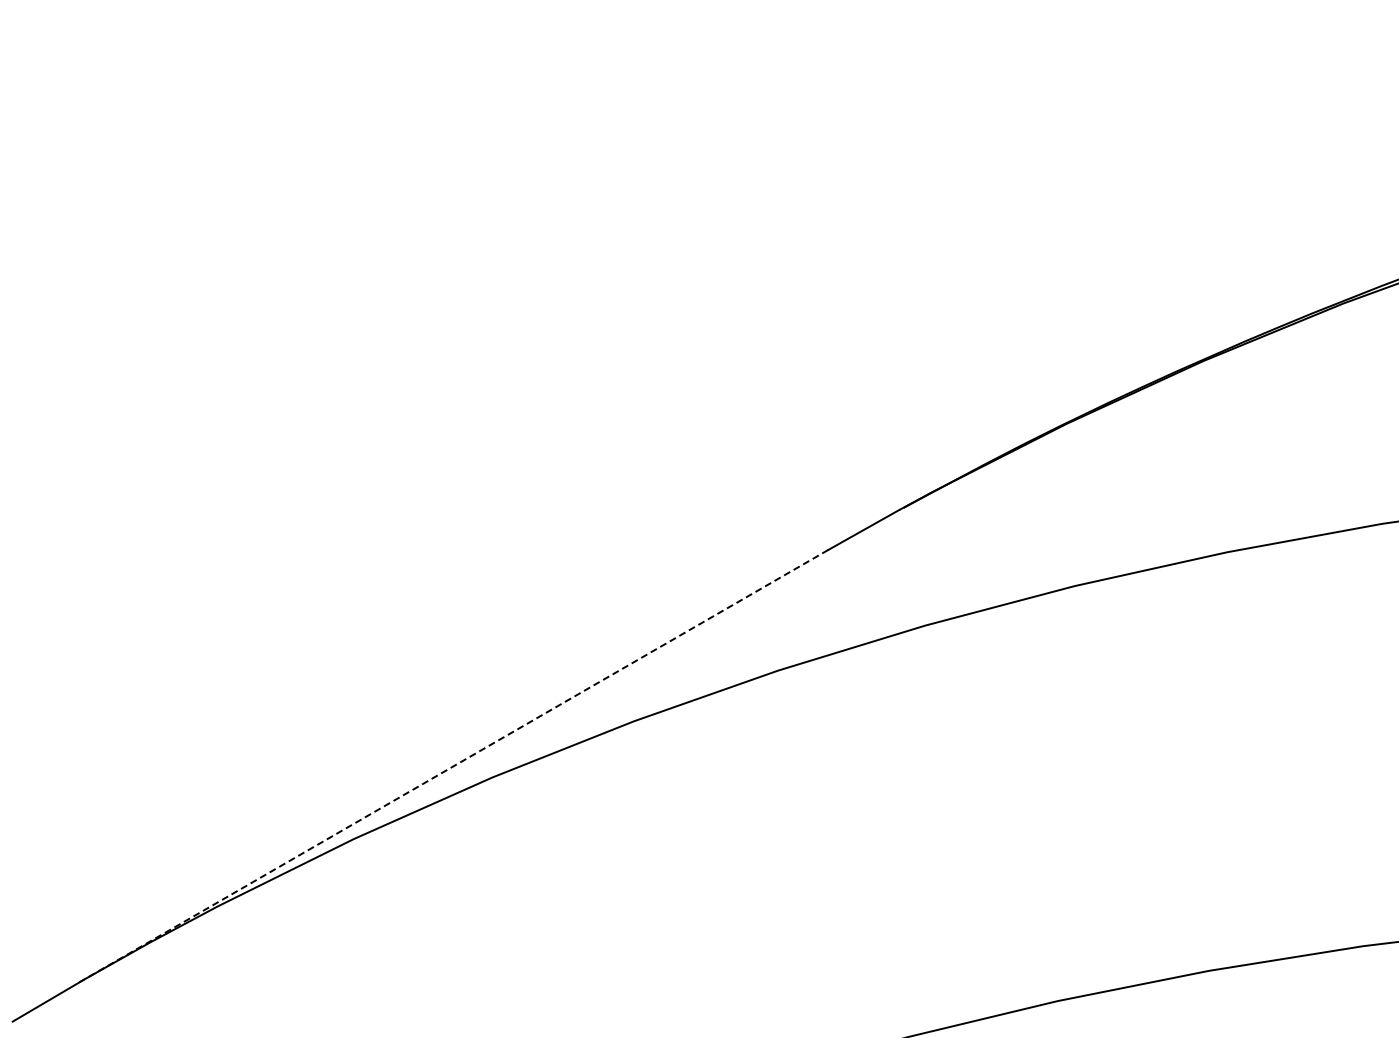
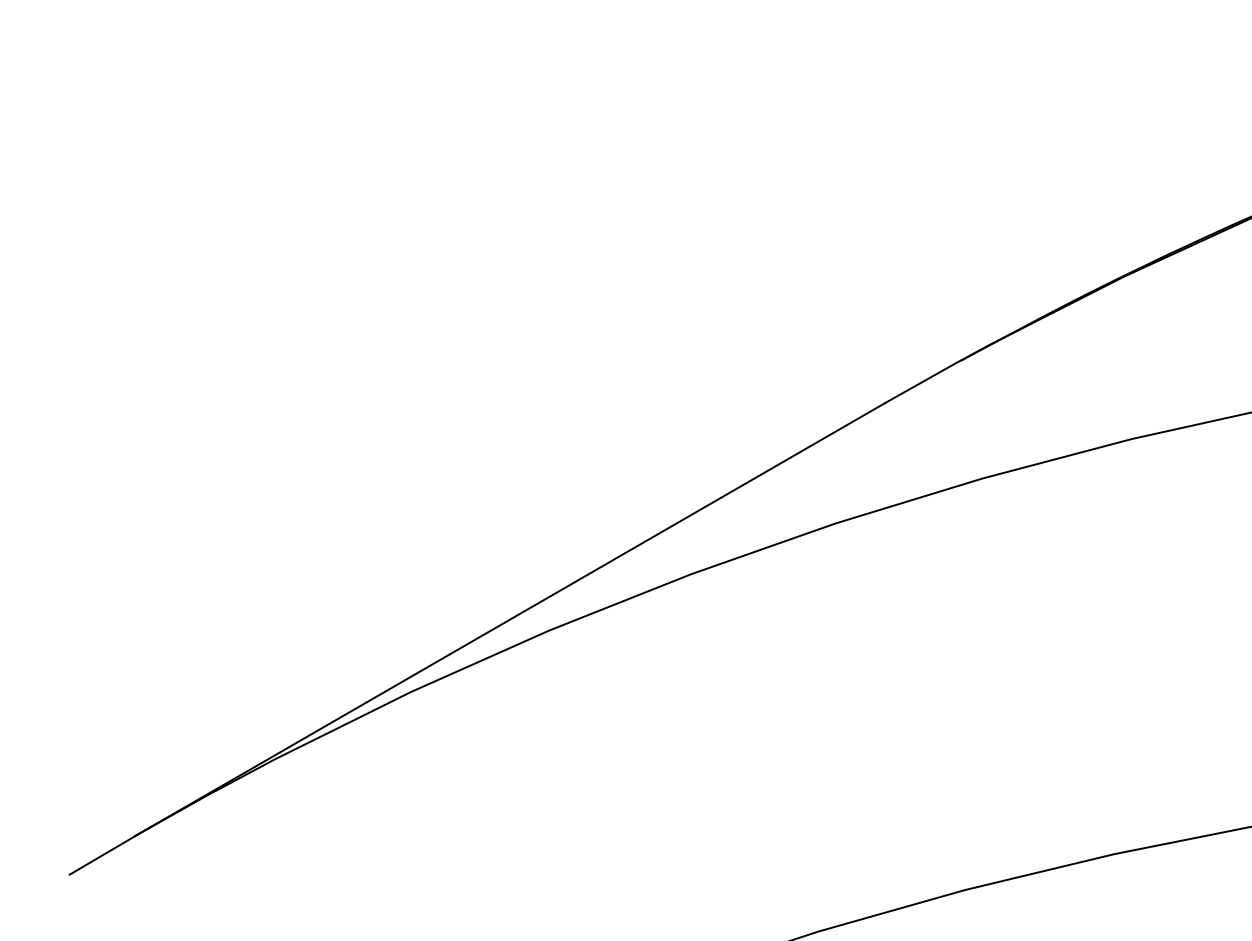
line: (452, 766) -> (509, 619), dashed -> solid

